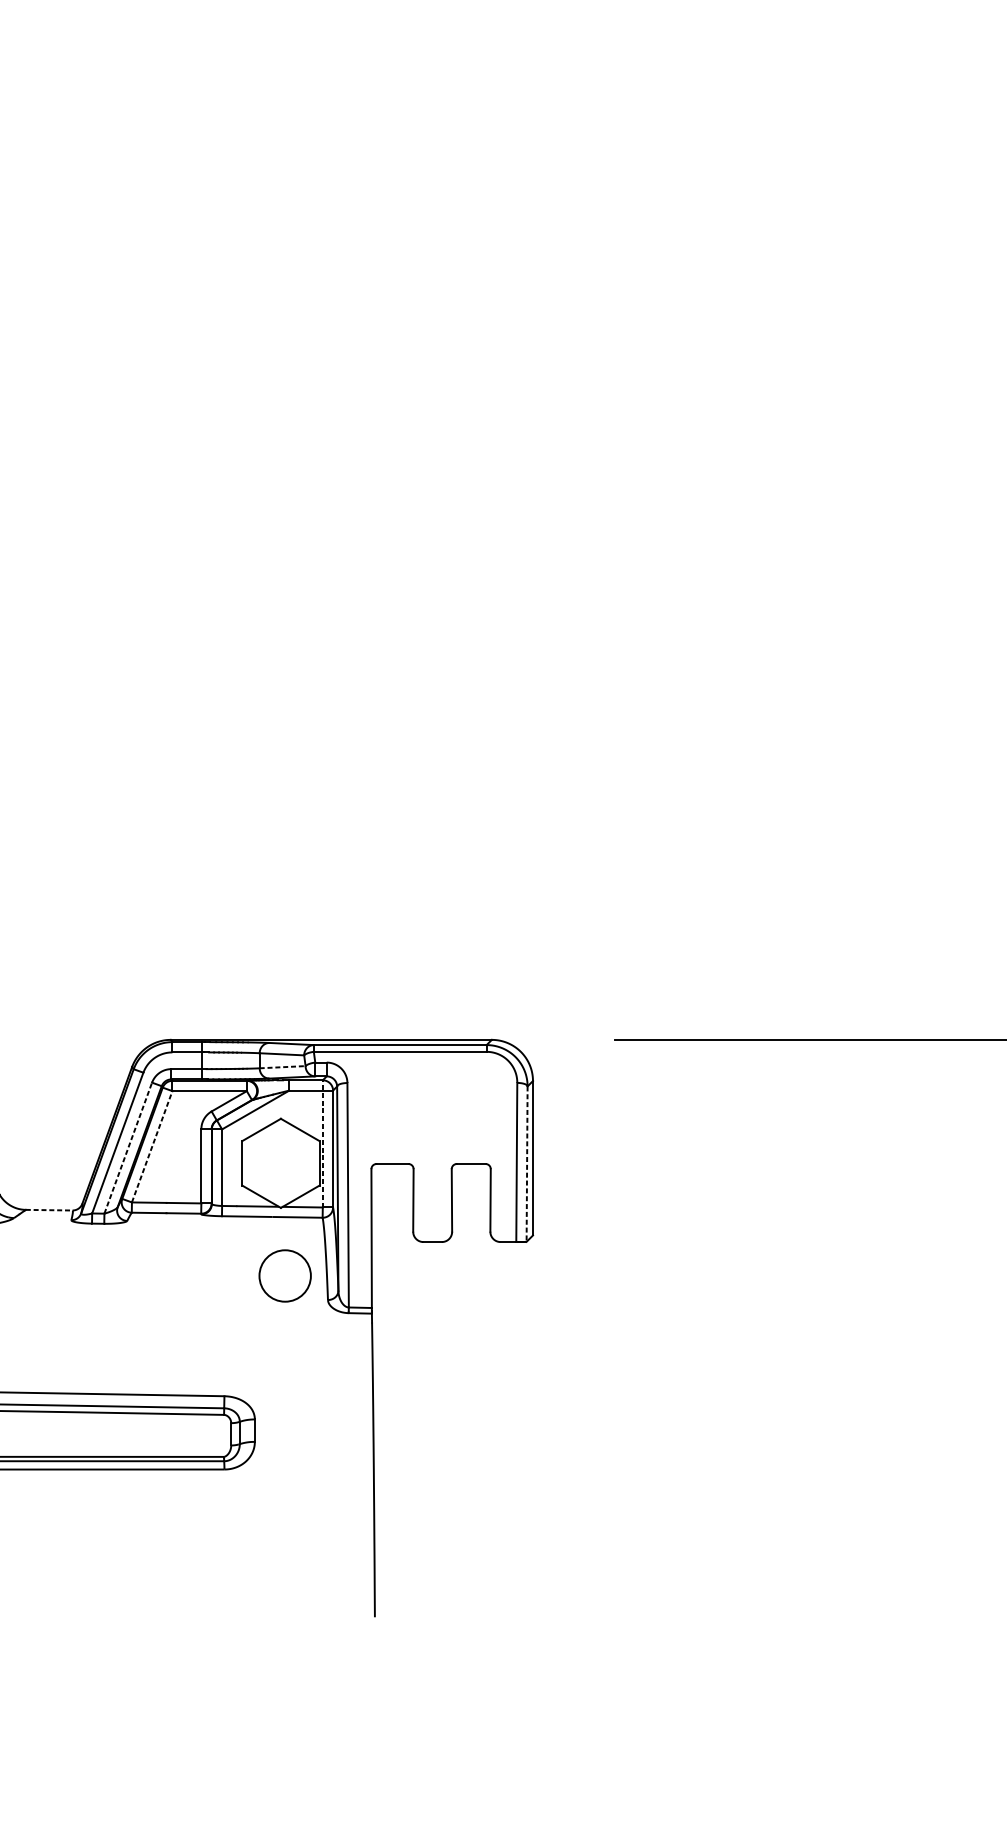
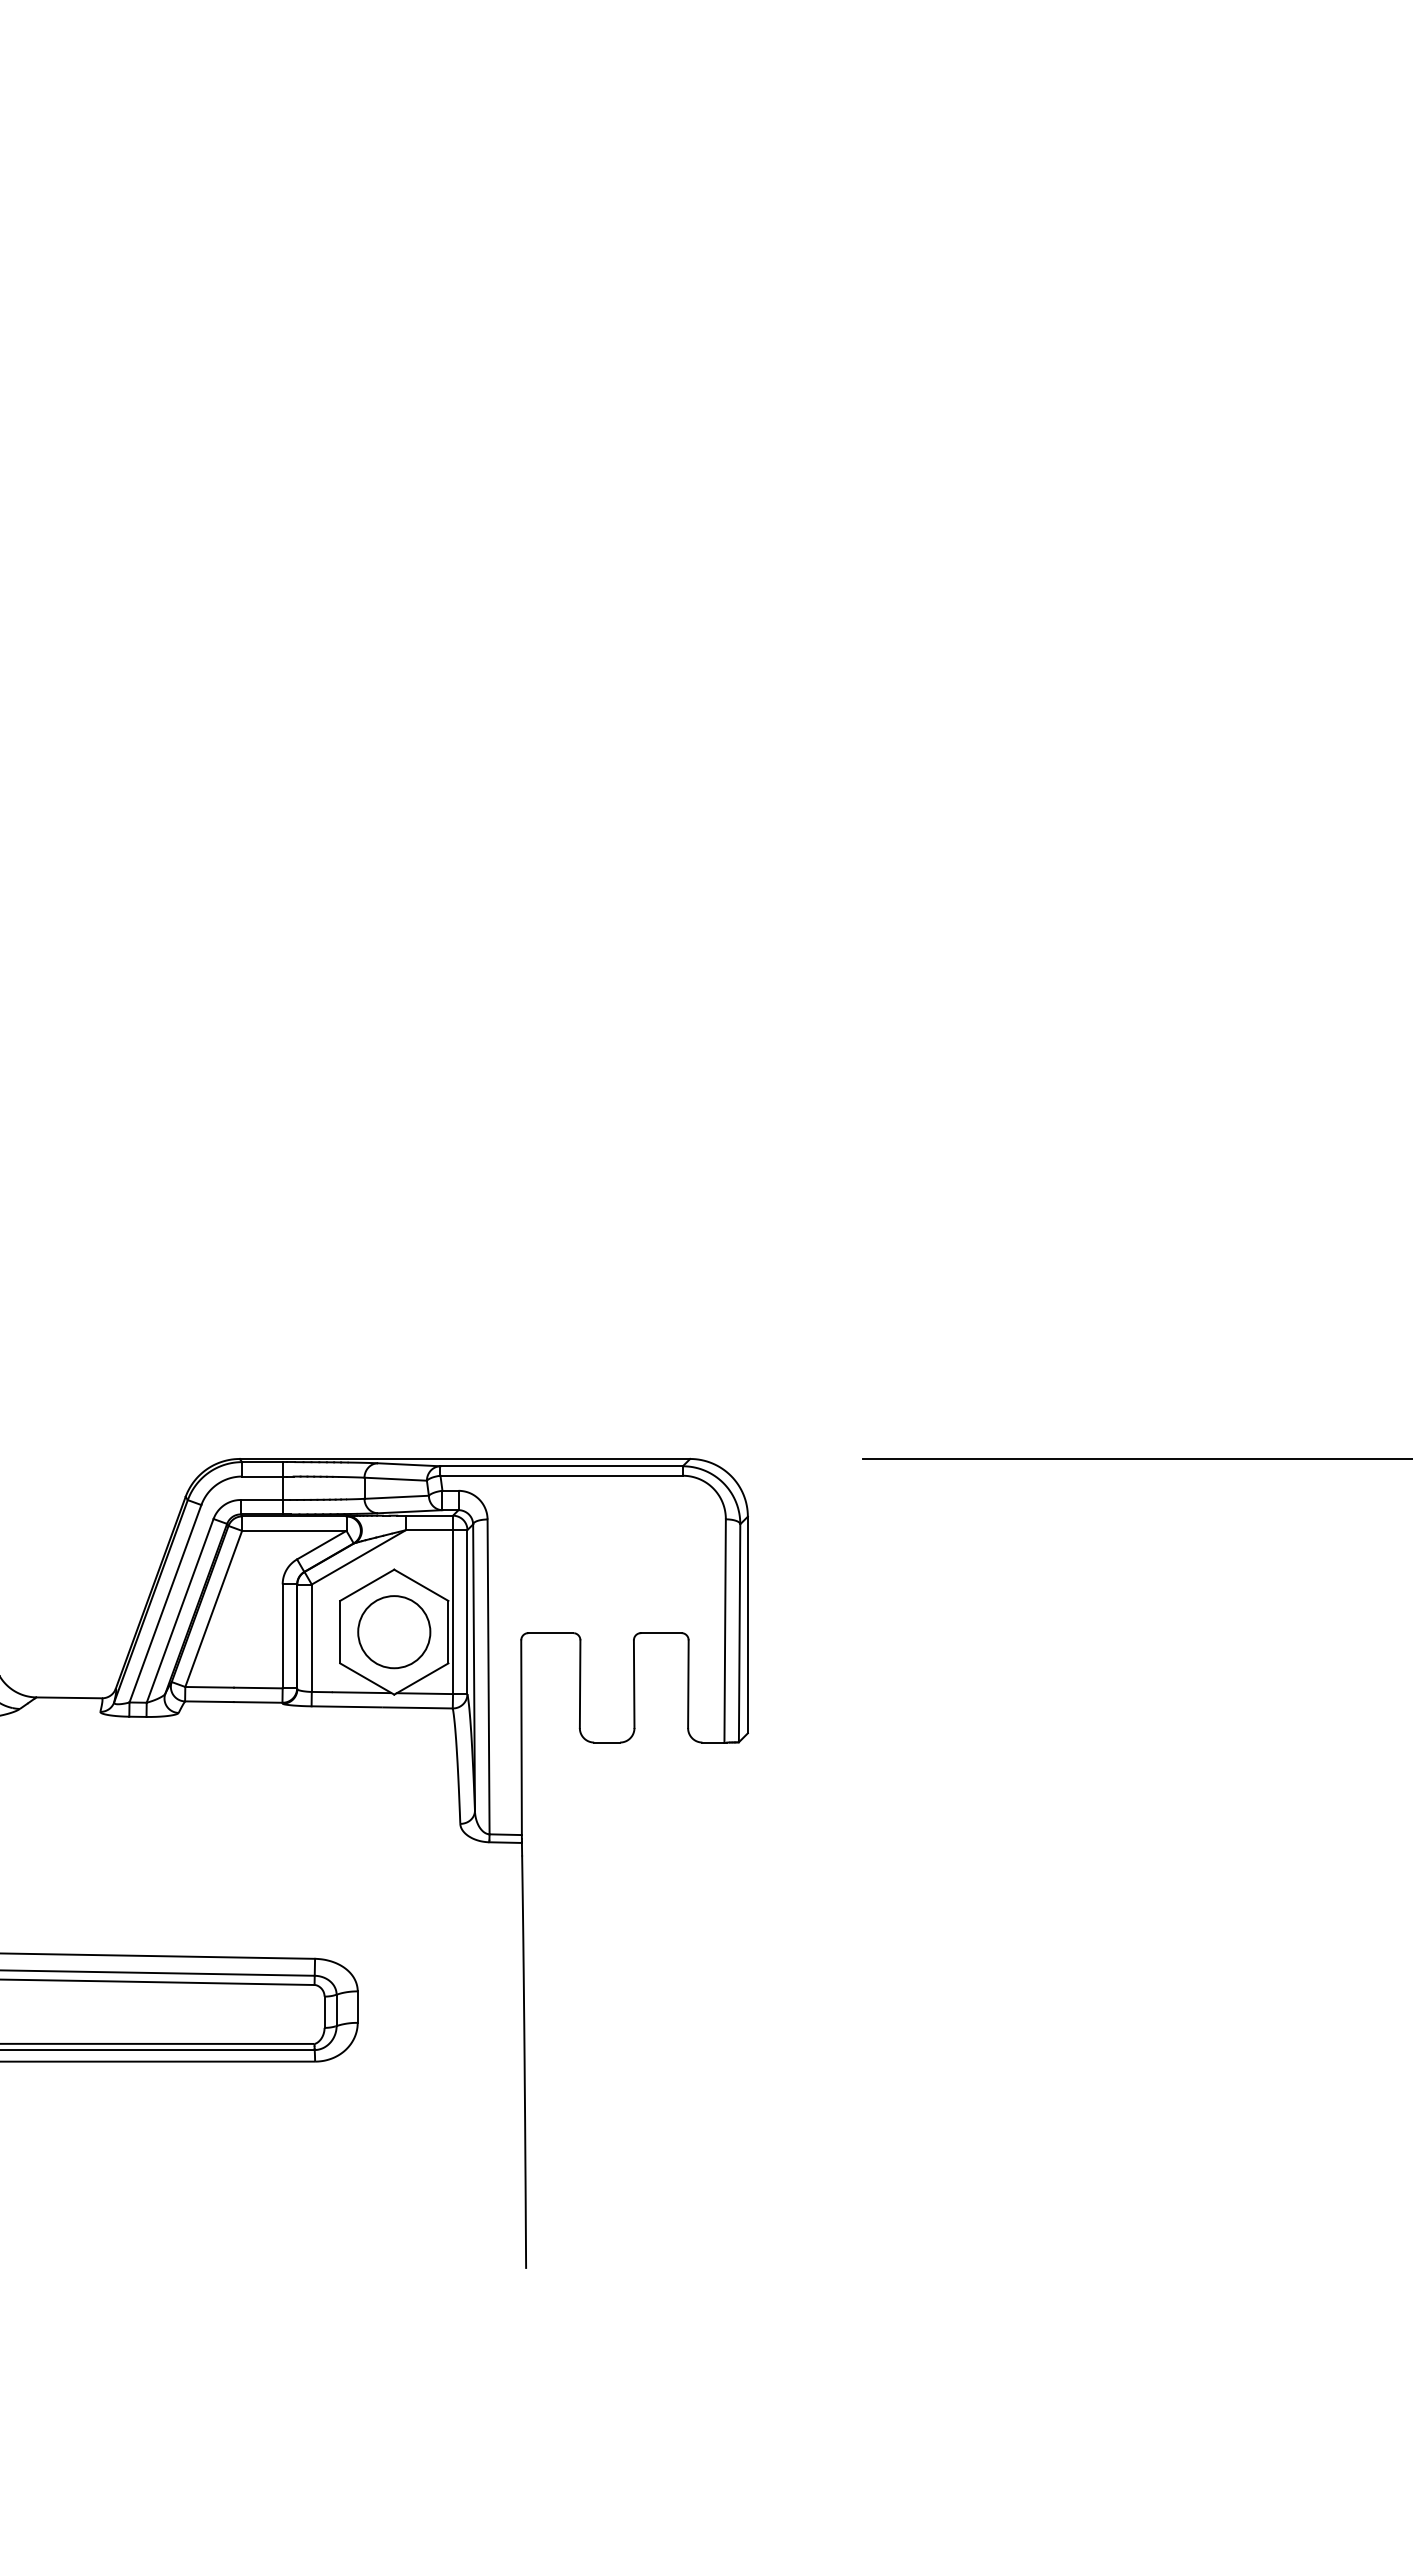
line: (283, 1067) -> (397, 1497), dashed -> solid
line: (323, 1143) -> (453, 1604), dashed -> solid
line: (152, 1146) -> (213, 1608), dashed -> solid
line: (128, 1147) -> (180, 1610), dashed -> solid
line: (527, 1164) -> (739, 1633), dashed -> solid
line: (49, 1209) -> (69, 1697), dashed -> solid
circle: (285, 1276) -> (394, 1632), moved

